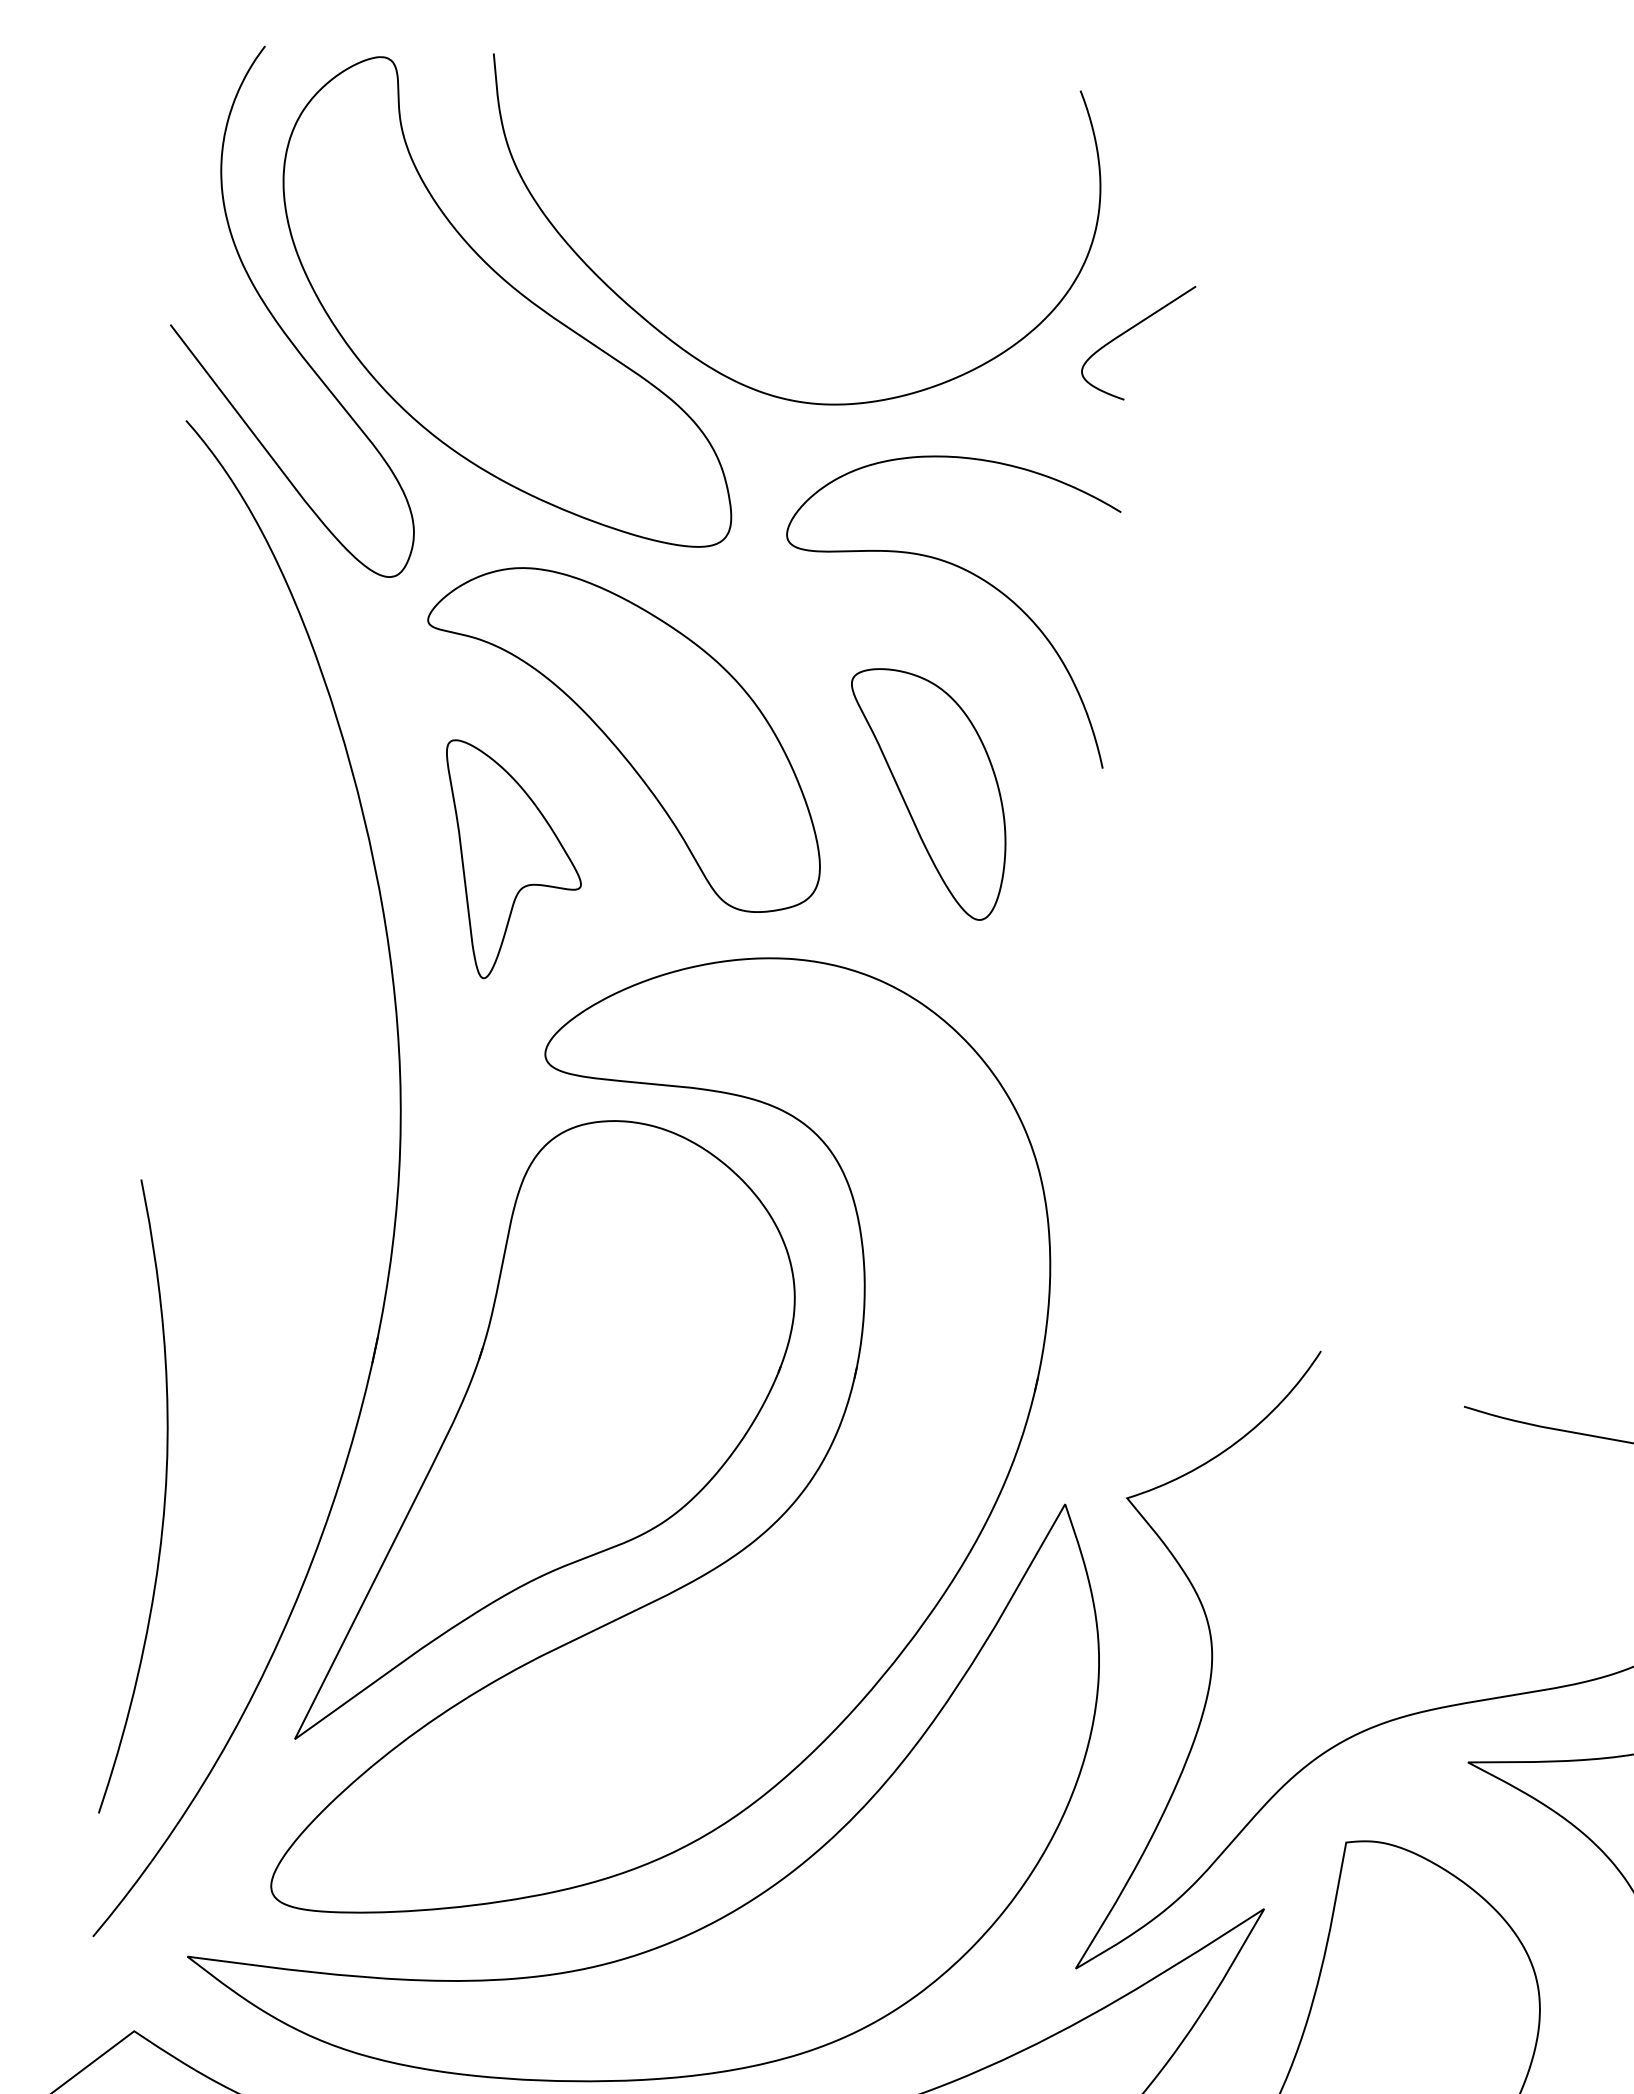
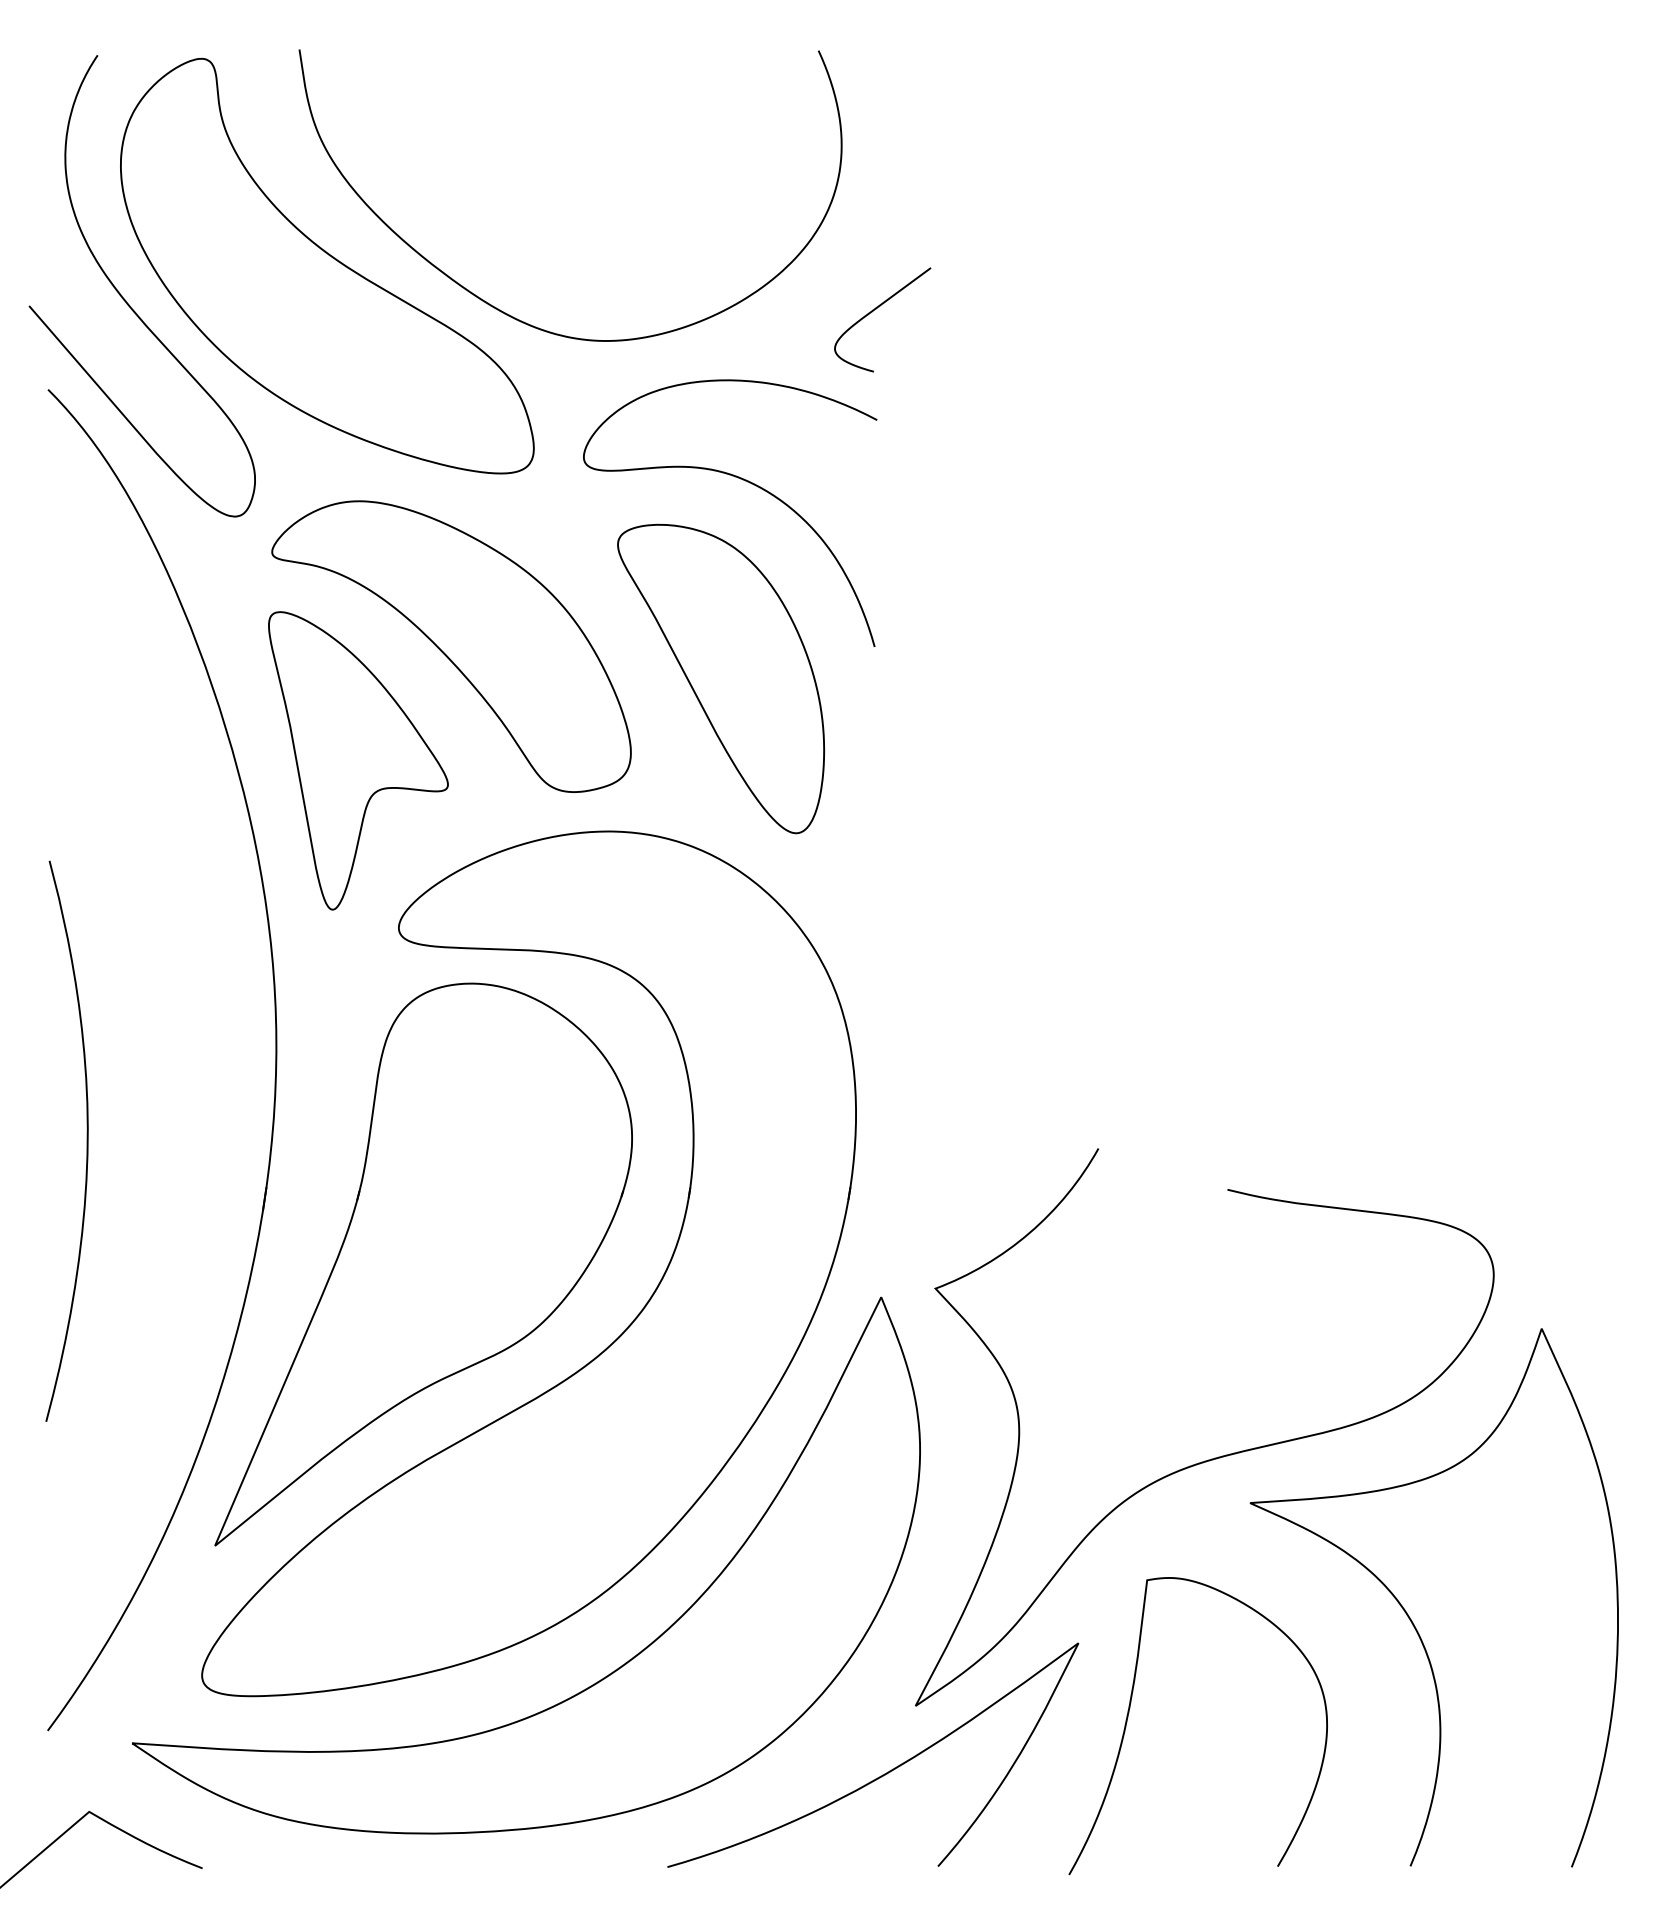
curve: (1131, 329) -> (876, 309), moved
part: (927, 793) -> (721, 678), size x1.43
part: (511, 861) -> (358, 760), size x1.43
curve: (163, 1498) -> (86, 1140), moved

